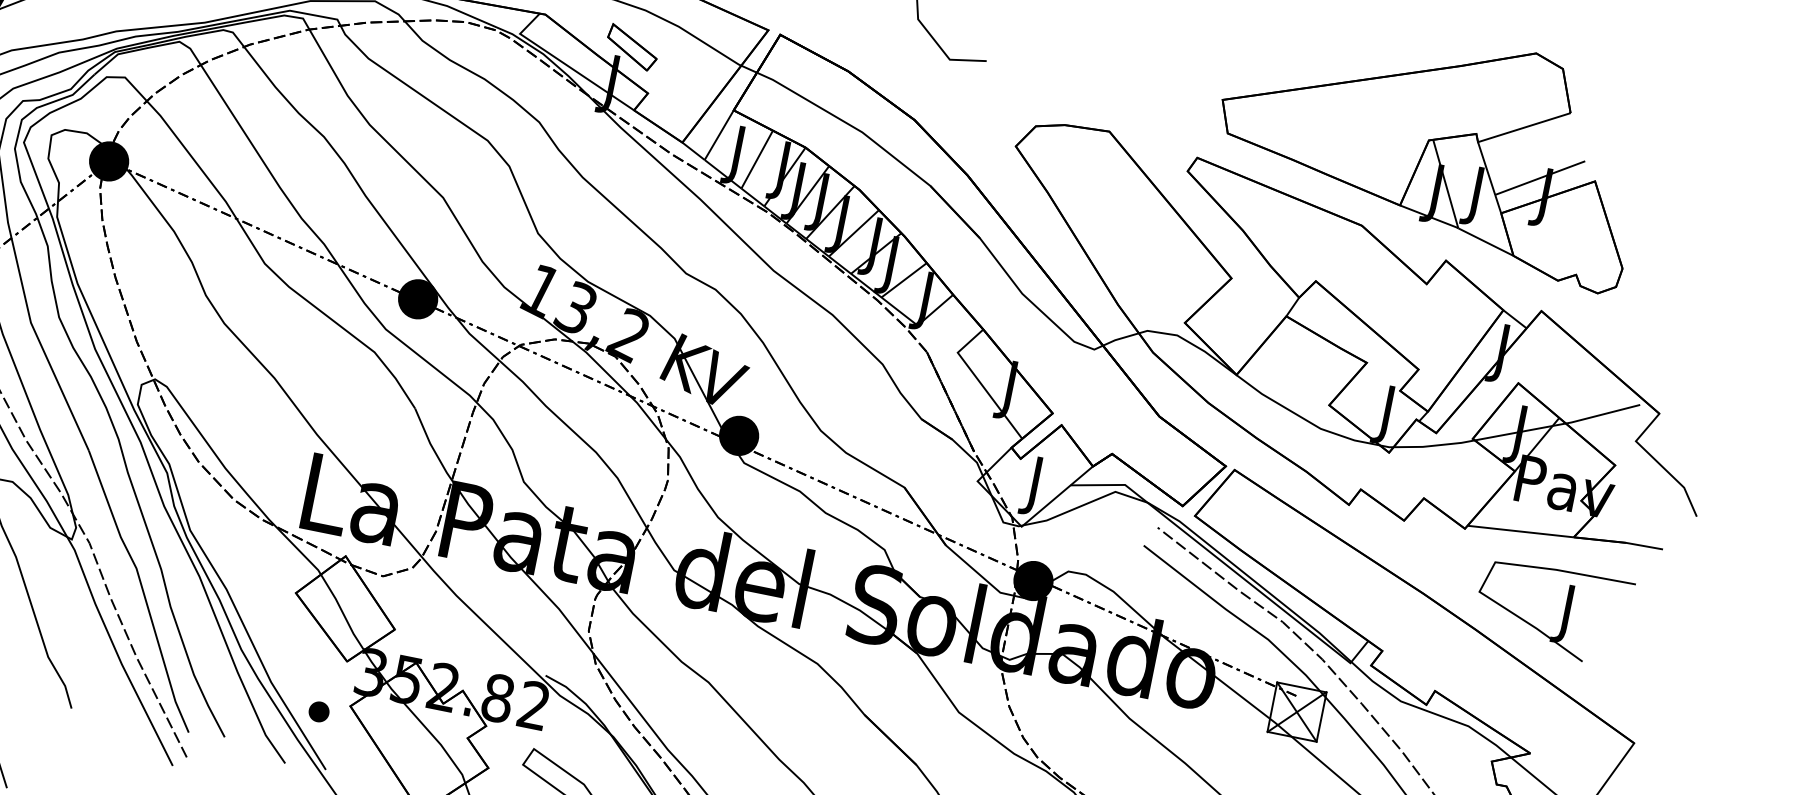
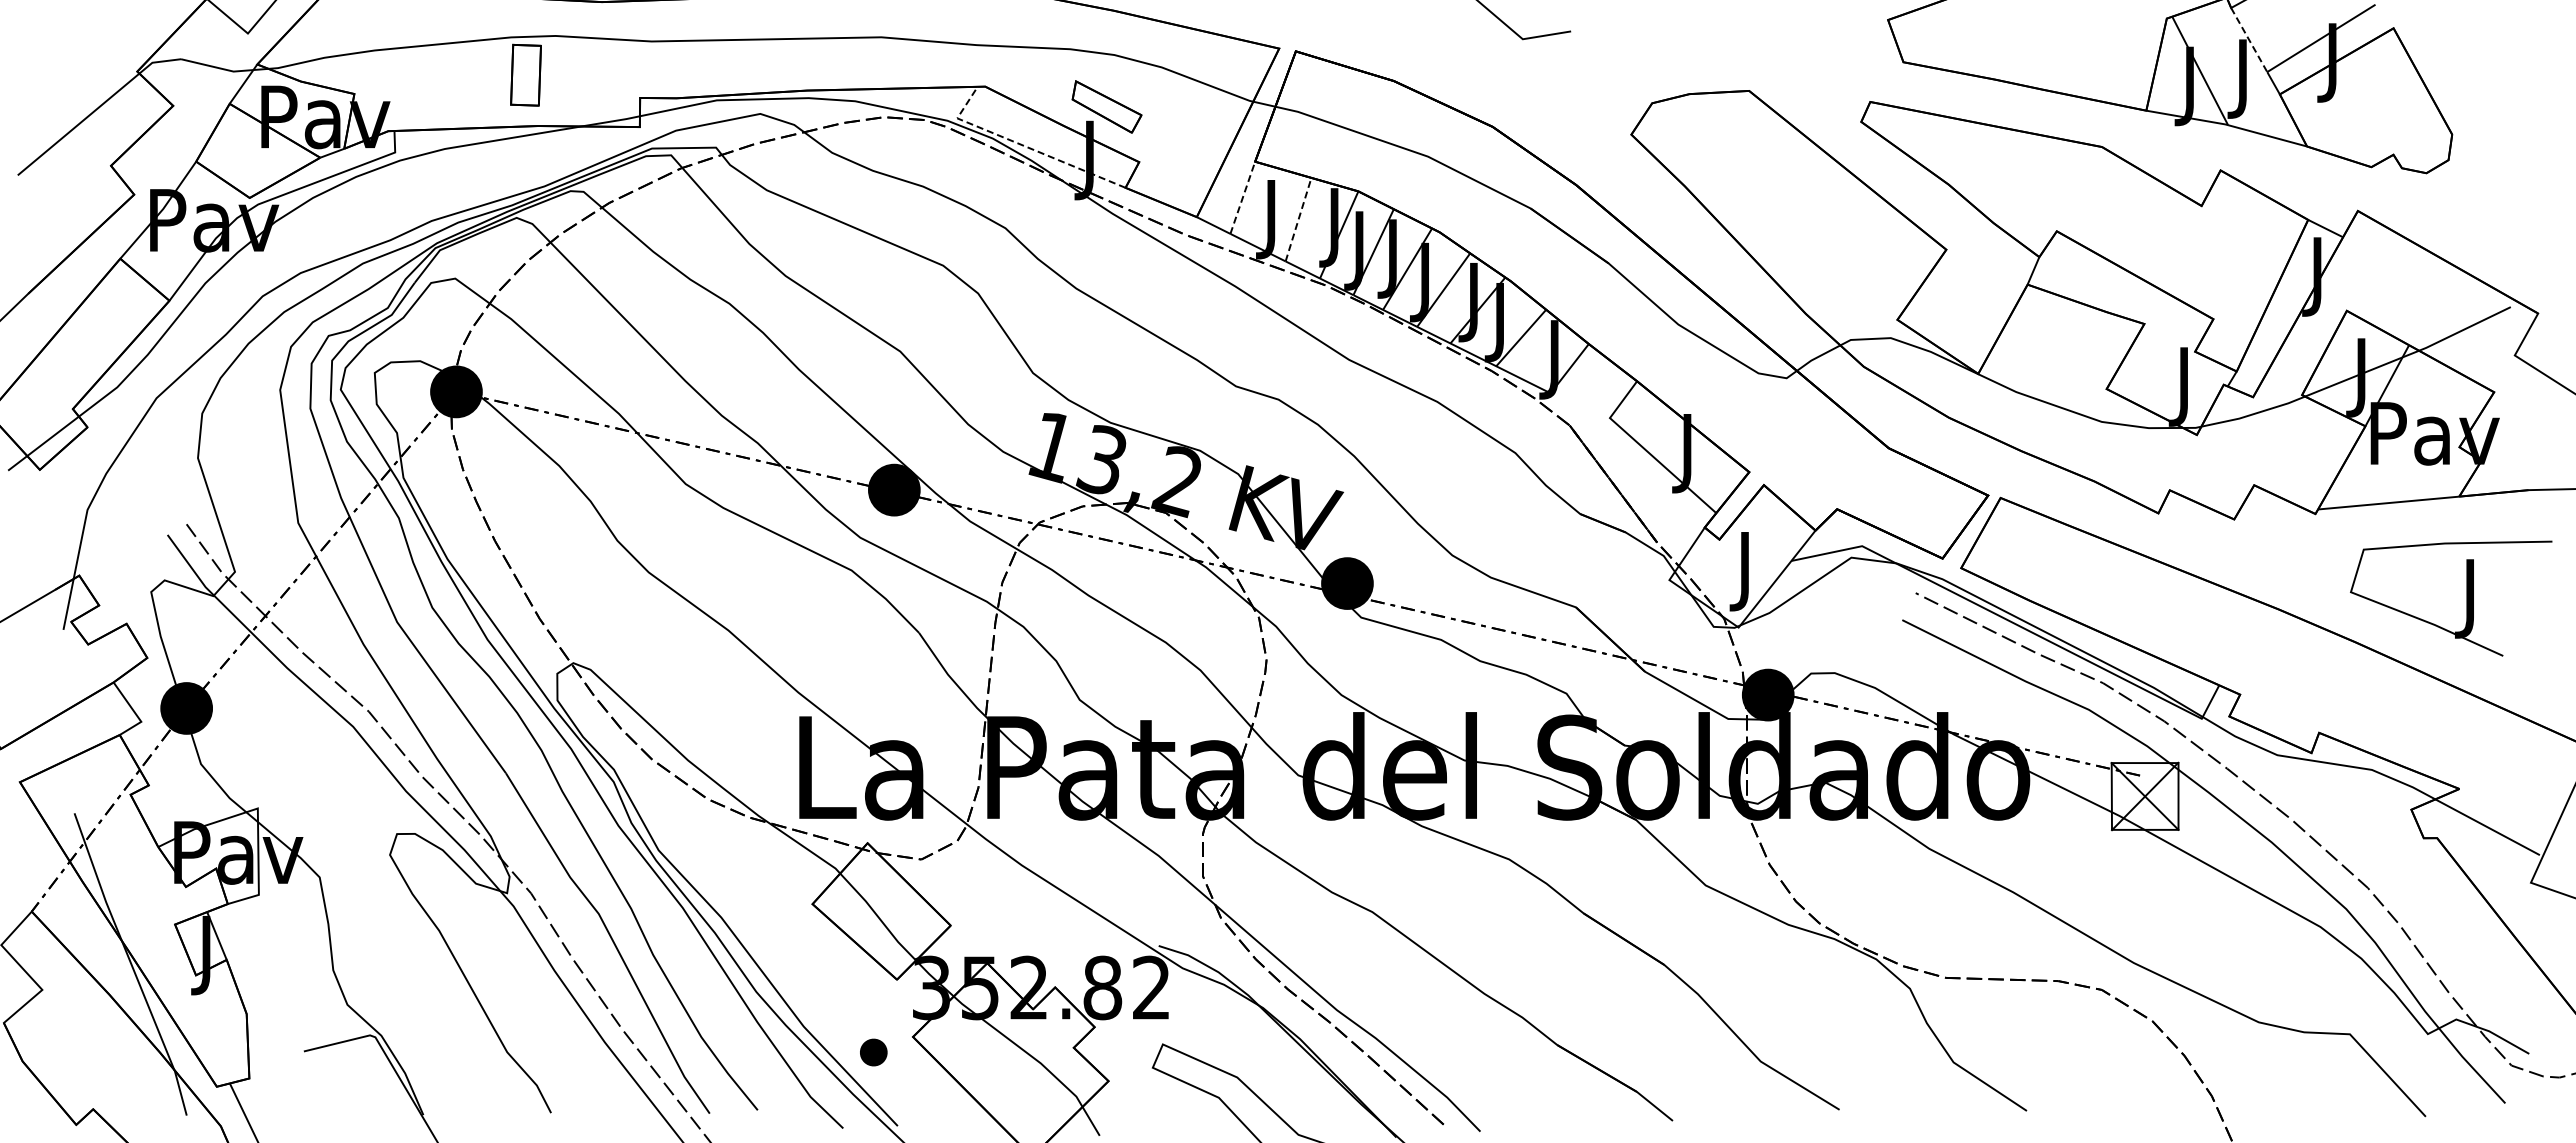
line: (564, 63) -> (1023, 145), solid -> dashed
line: (719, 134) -> (1242, 197), solid -> dashed
line: (757, 159) -> (1298, 219), solid -> dashed
line: (1486, 168) -> (2249, 40), solid -> dashed

